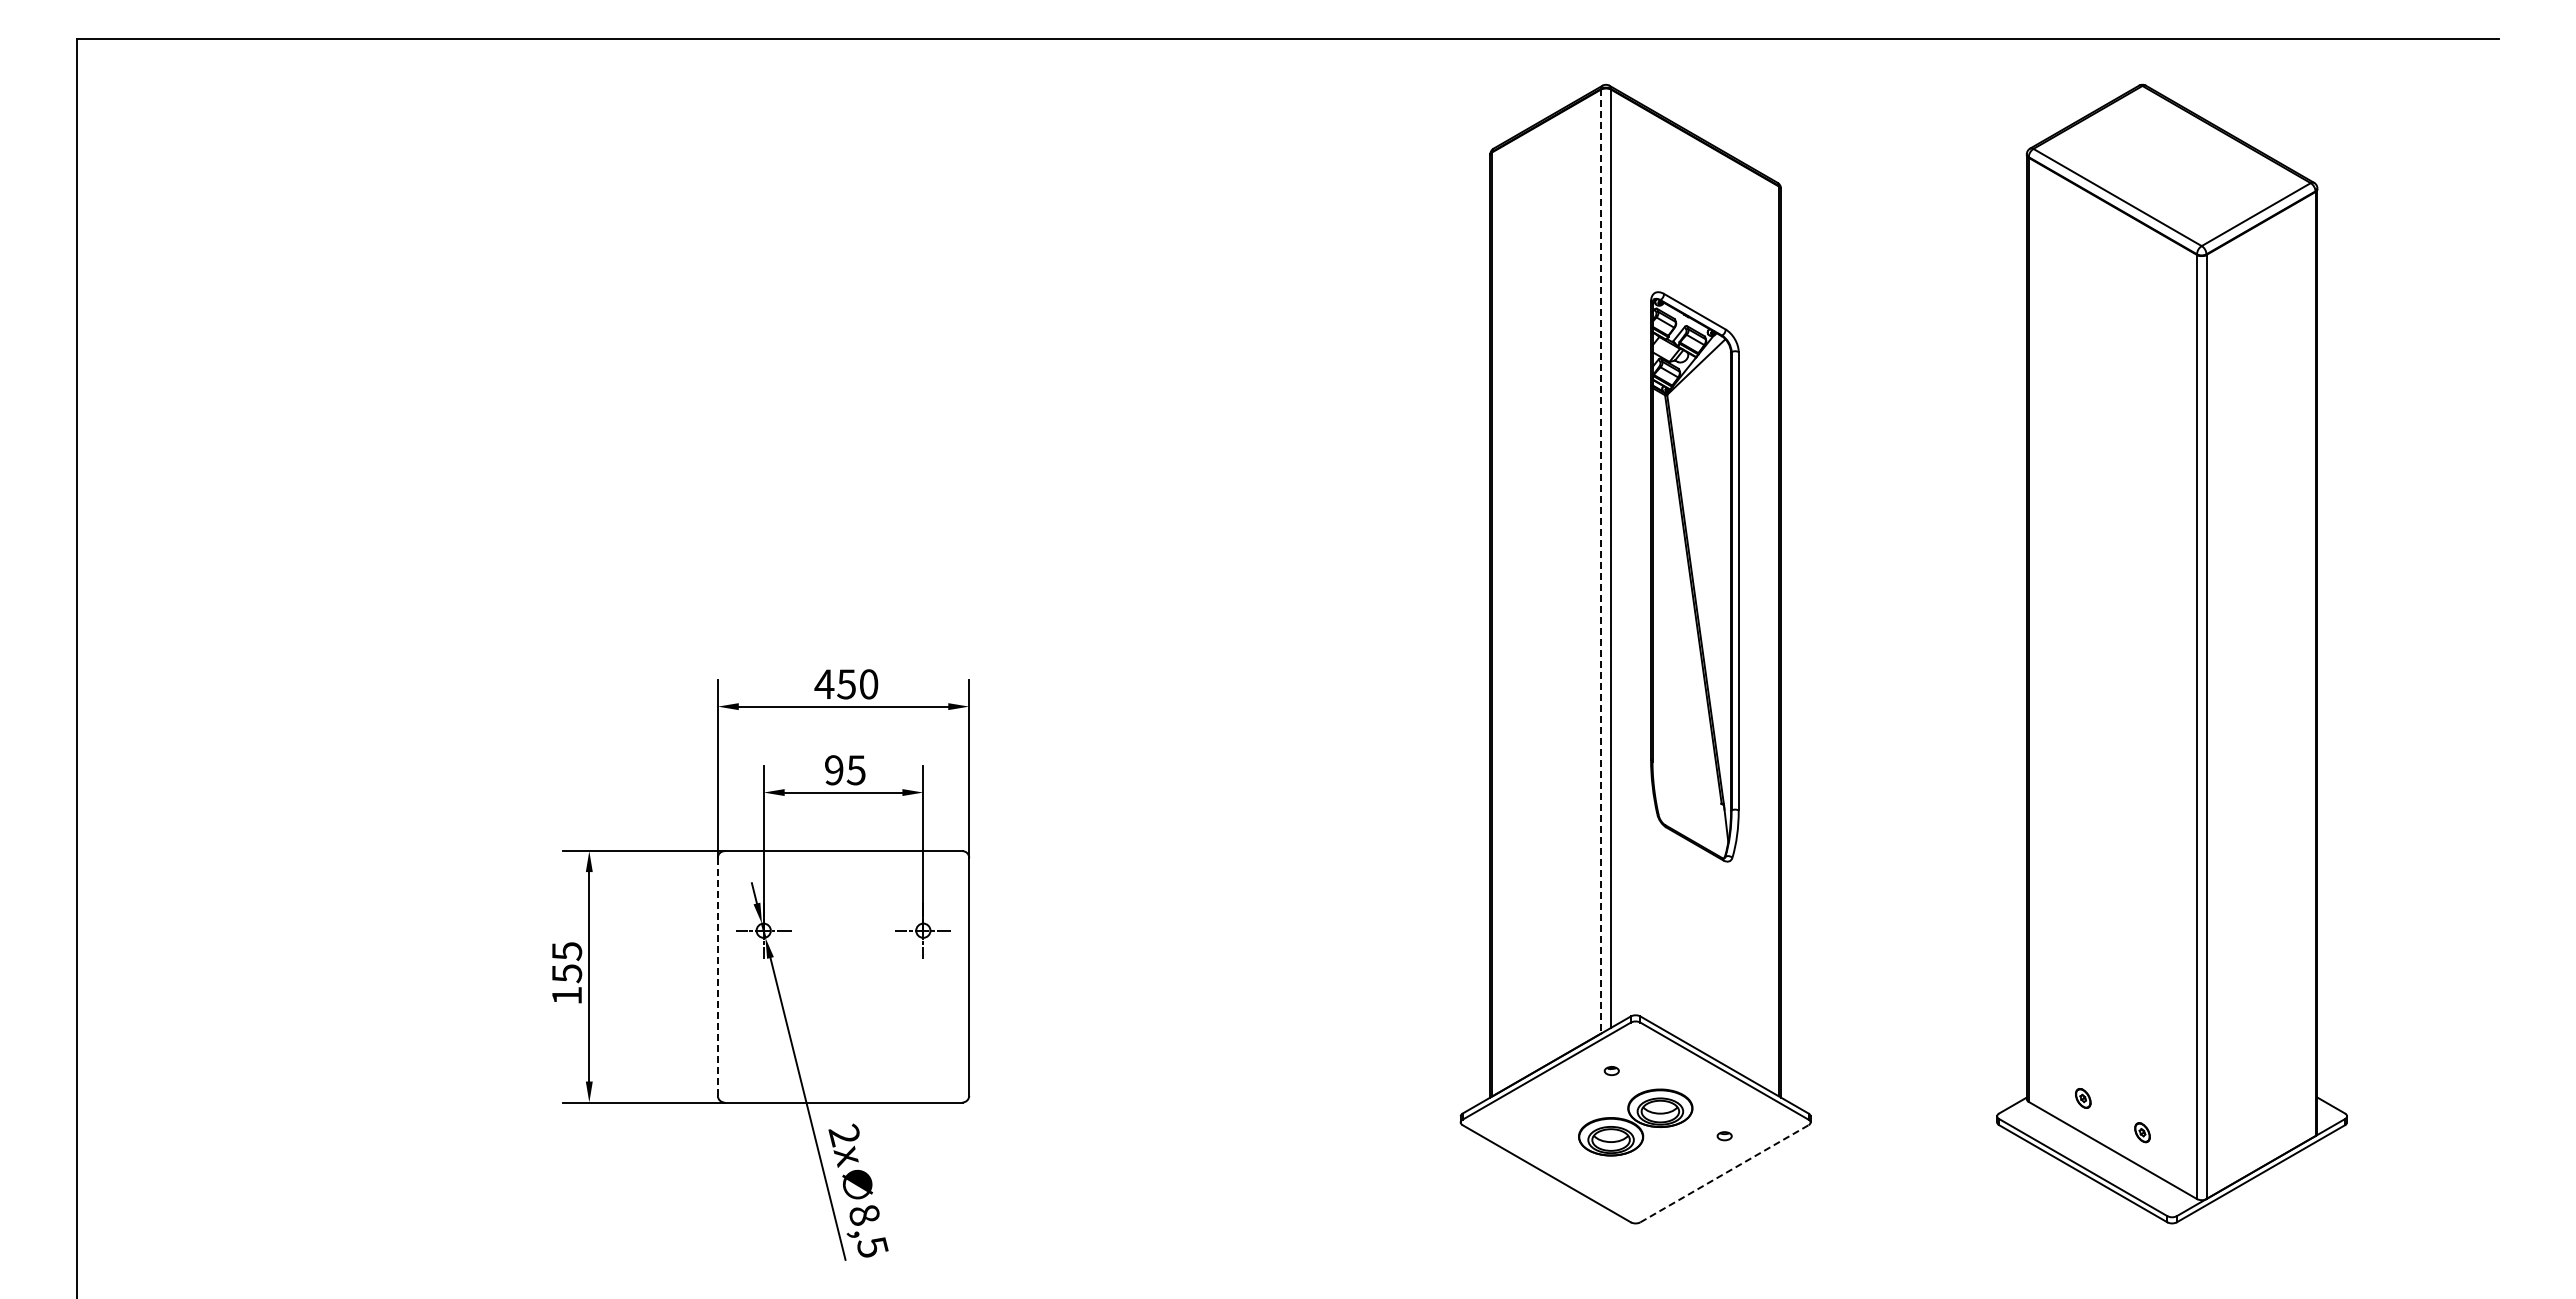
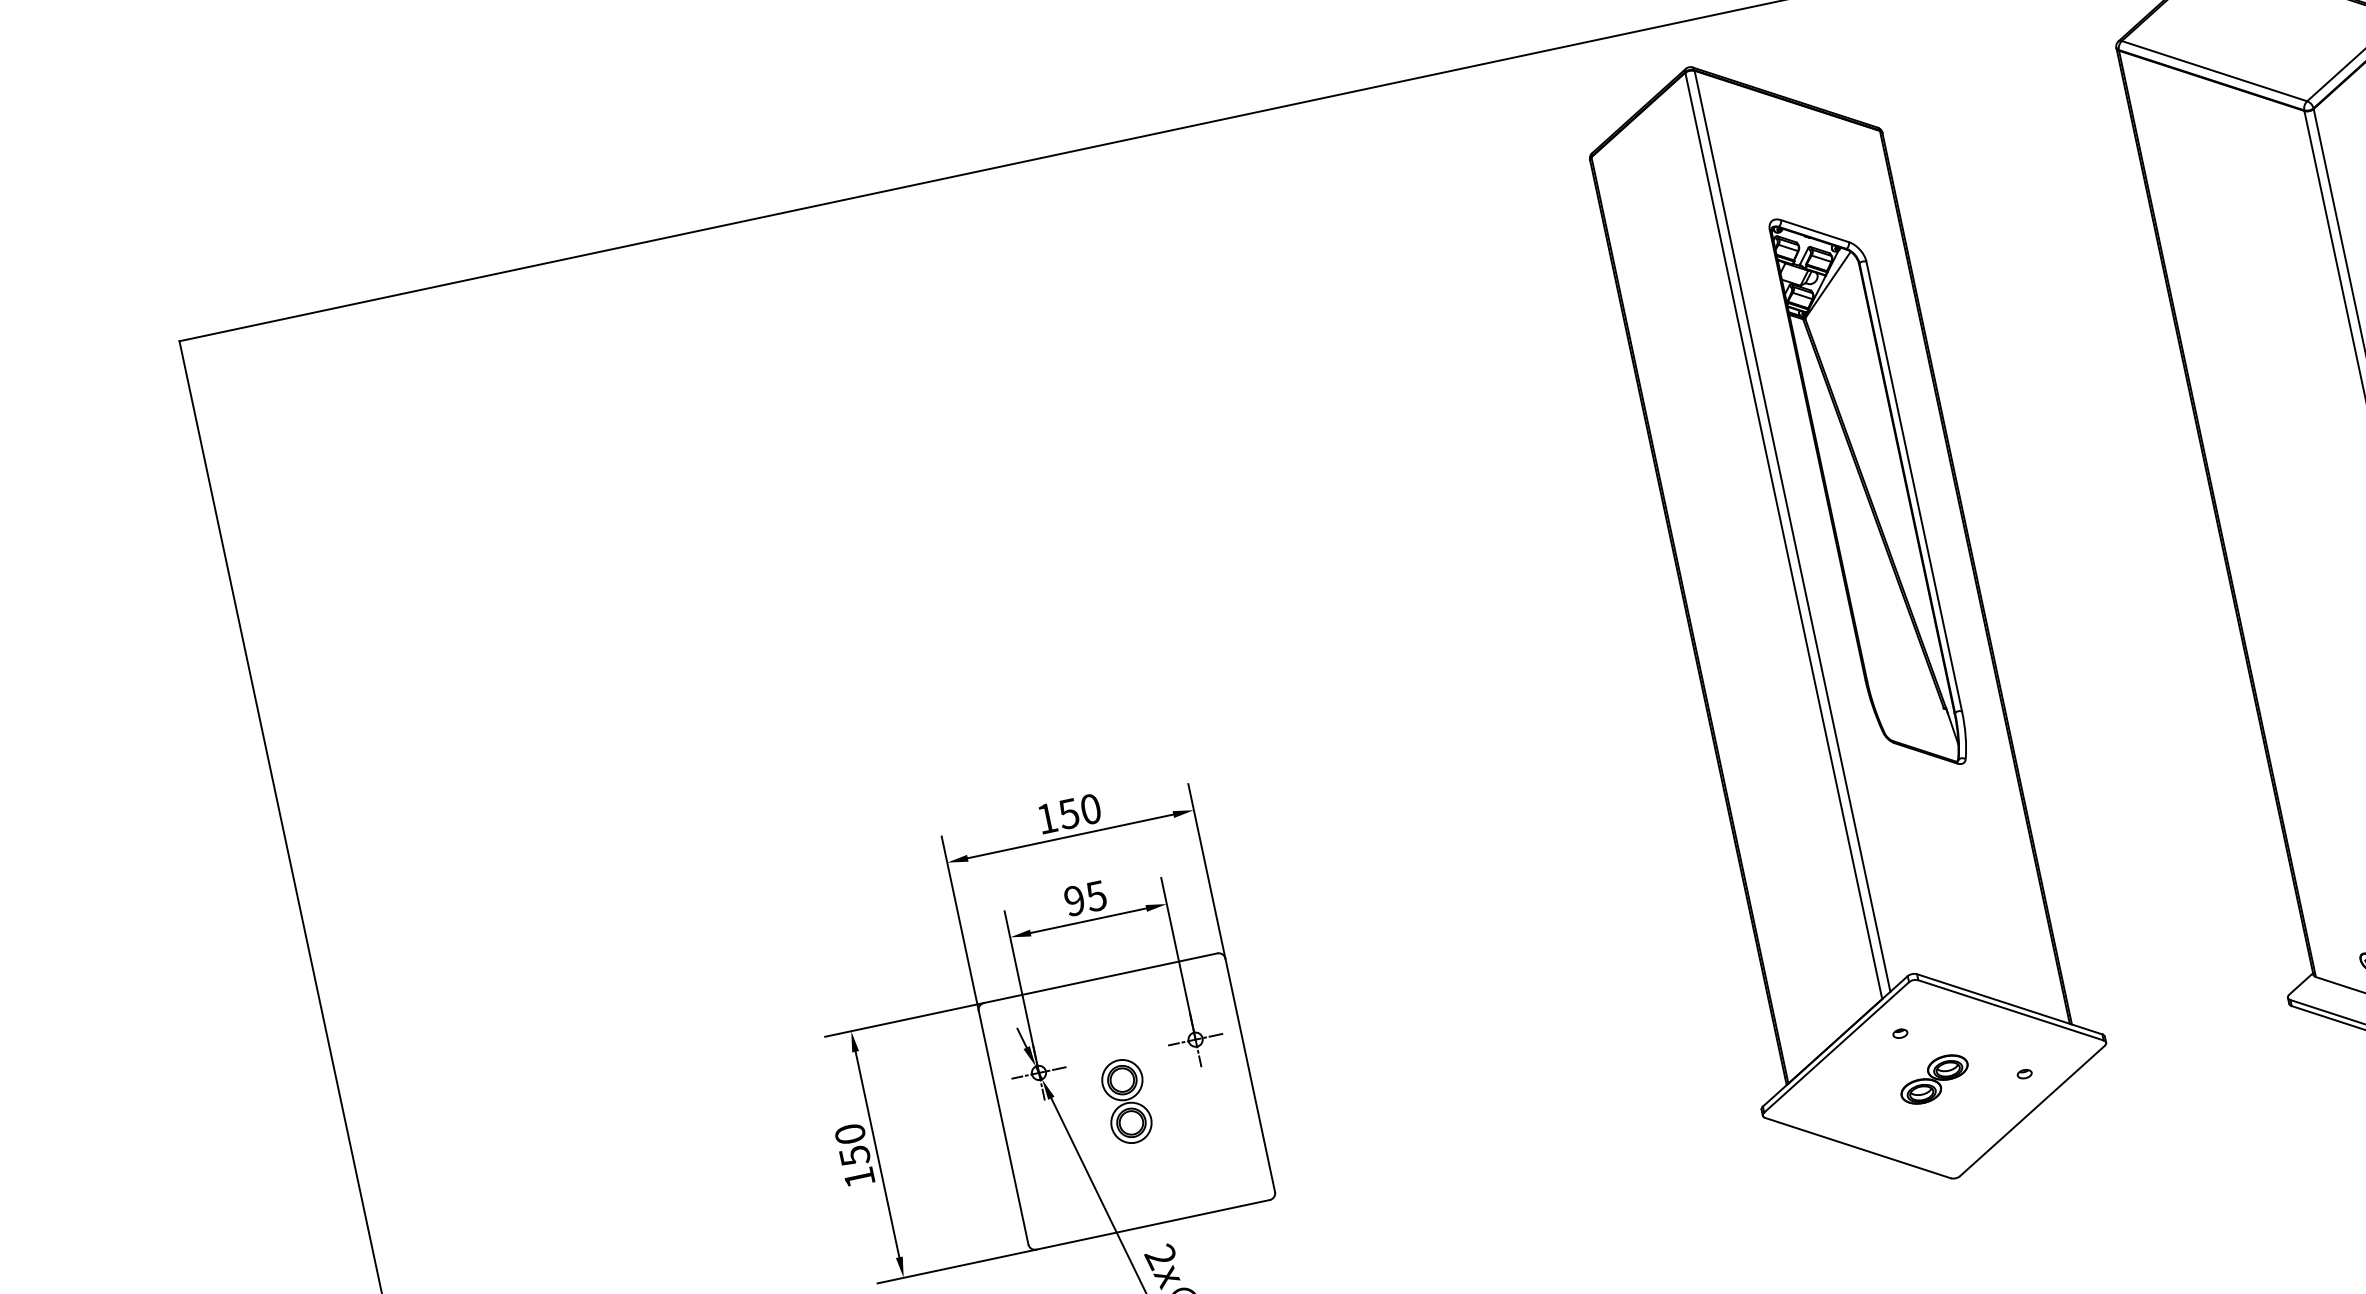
line: (1601, 561) -> (1784, 535), dashed -> solid
part: (1694, 576) -> (1869, 491), moved
text: (824, 683) -> (1047, 817), 450 -> 150
text: (566, 951) -> (849, 1134), 155 -> 150
line: (717, 976) -> (1003, 1127), dashed -> solid
part: (843, 976) -> (1126, 1101), added
part: (1635, 1122) -> (1934, 1079), size x0.62
line: (1724, 1173) -> (2032, 1110), dashed -> solid

